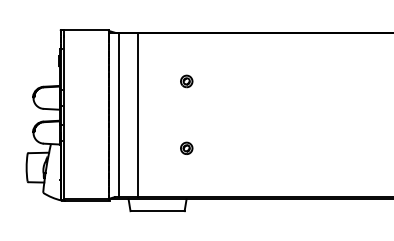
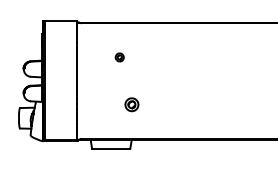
part: (186, 81) -> (119, 57), moved
line: (118, 115) -> (83, 81), removed
line: (138, 115) -> (97, 81), removed
part: (186, 148) -> (131, 104), size x1.6

